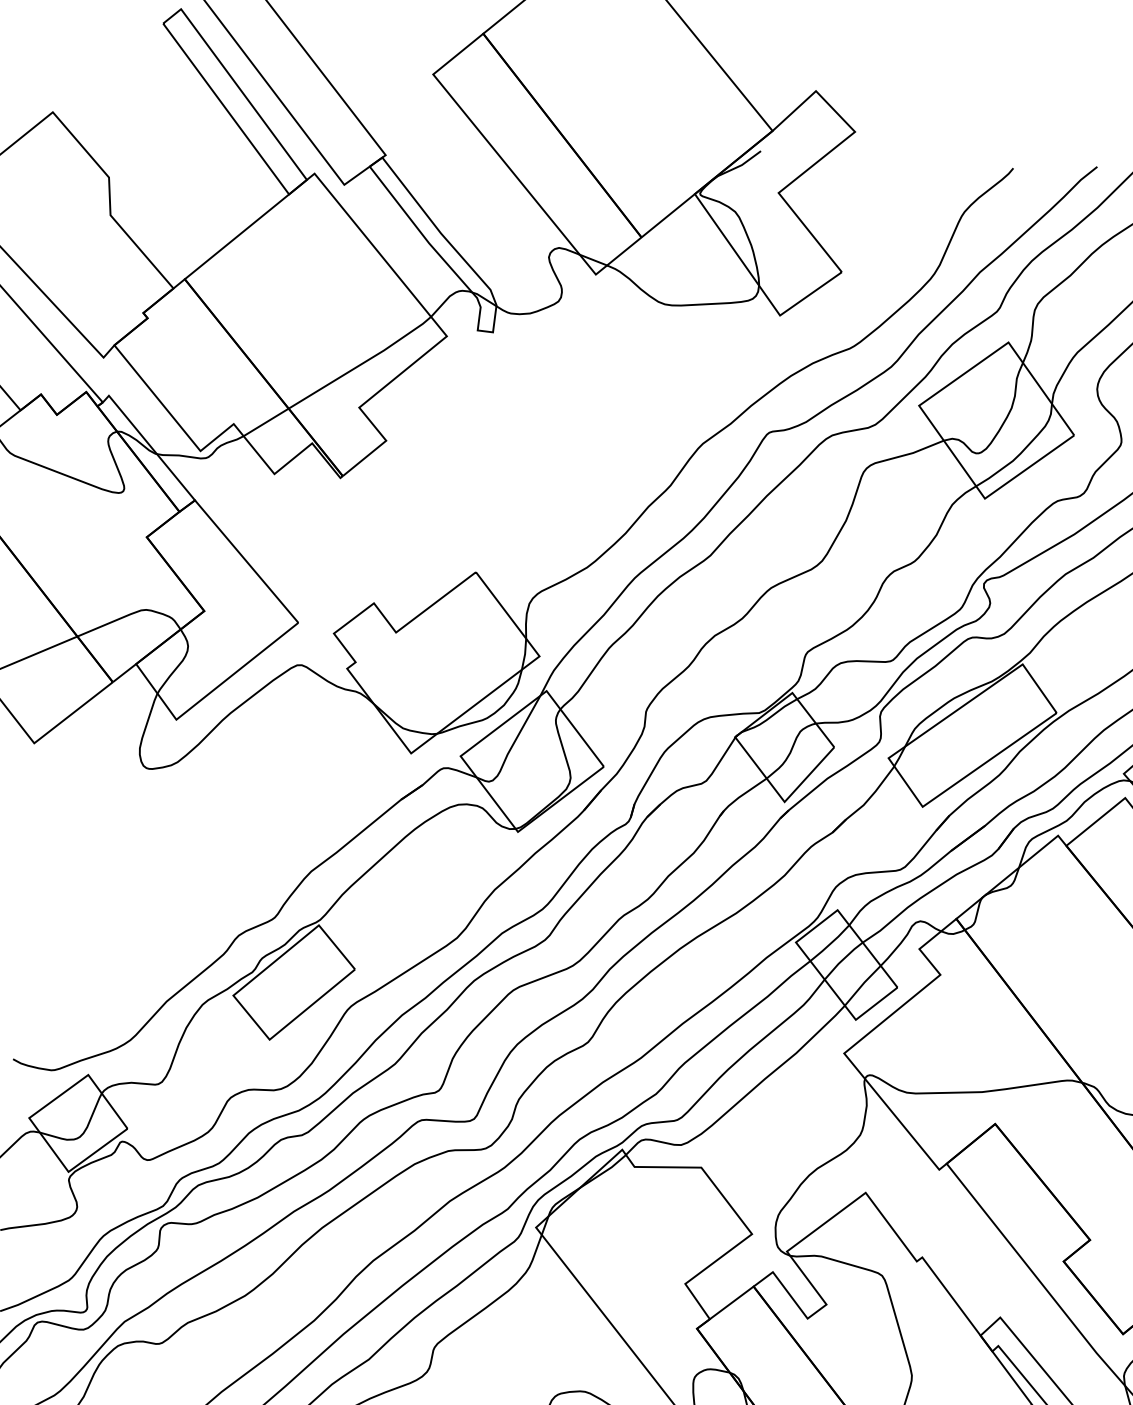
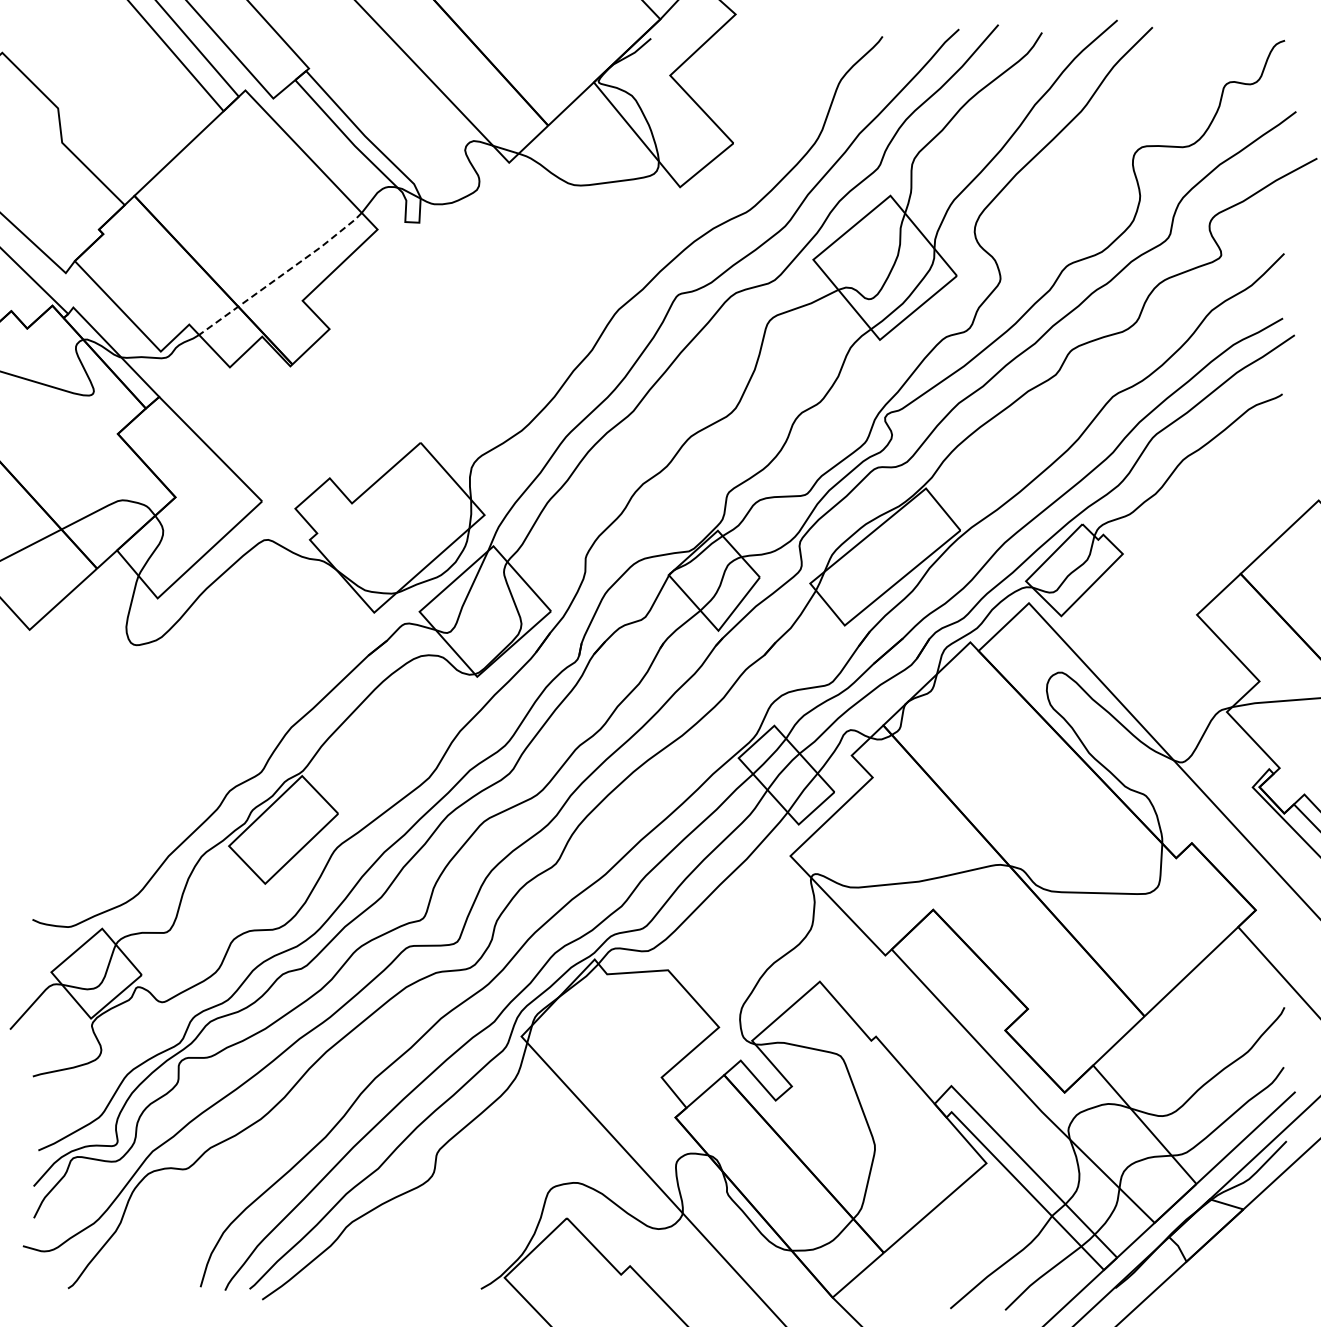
line: (339, 377) -> (282, 274), solid -> dashed

